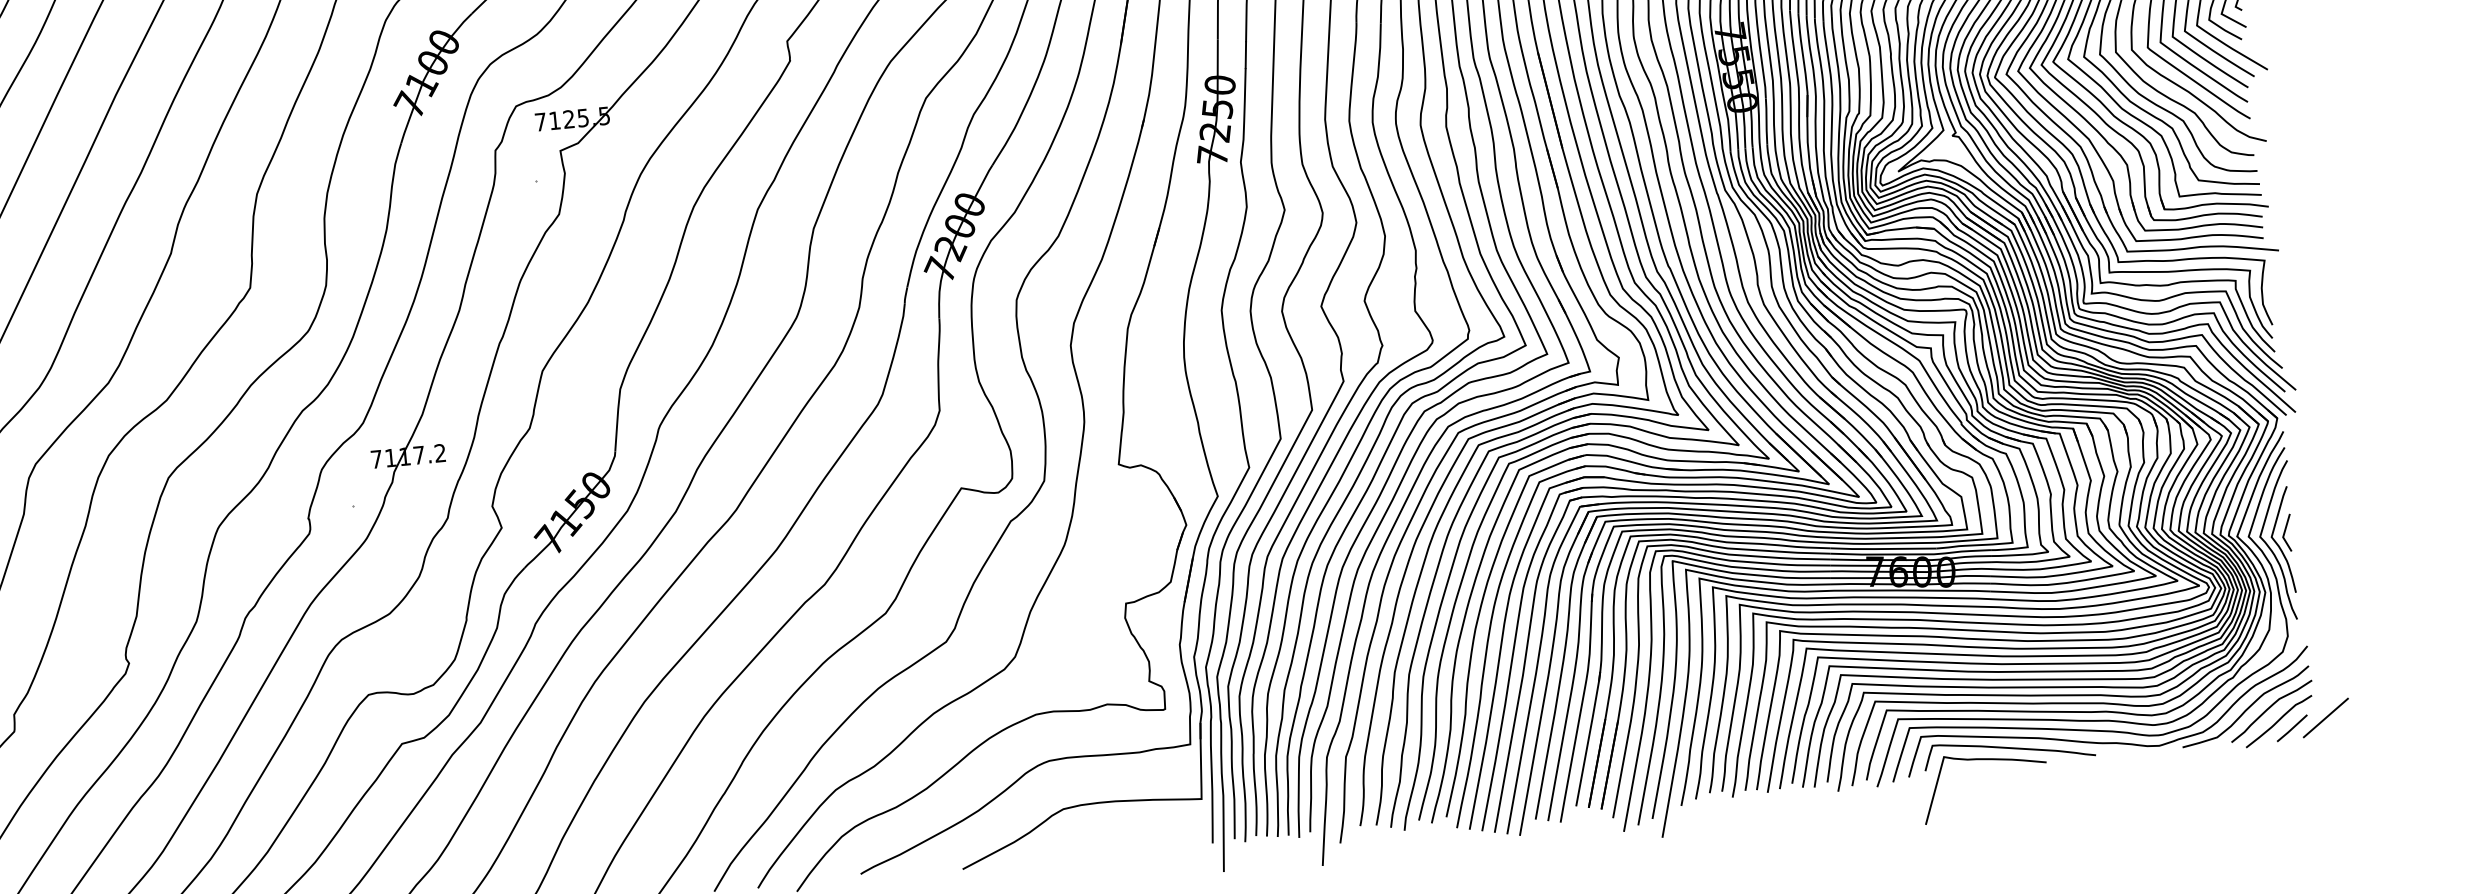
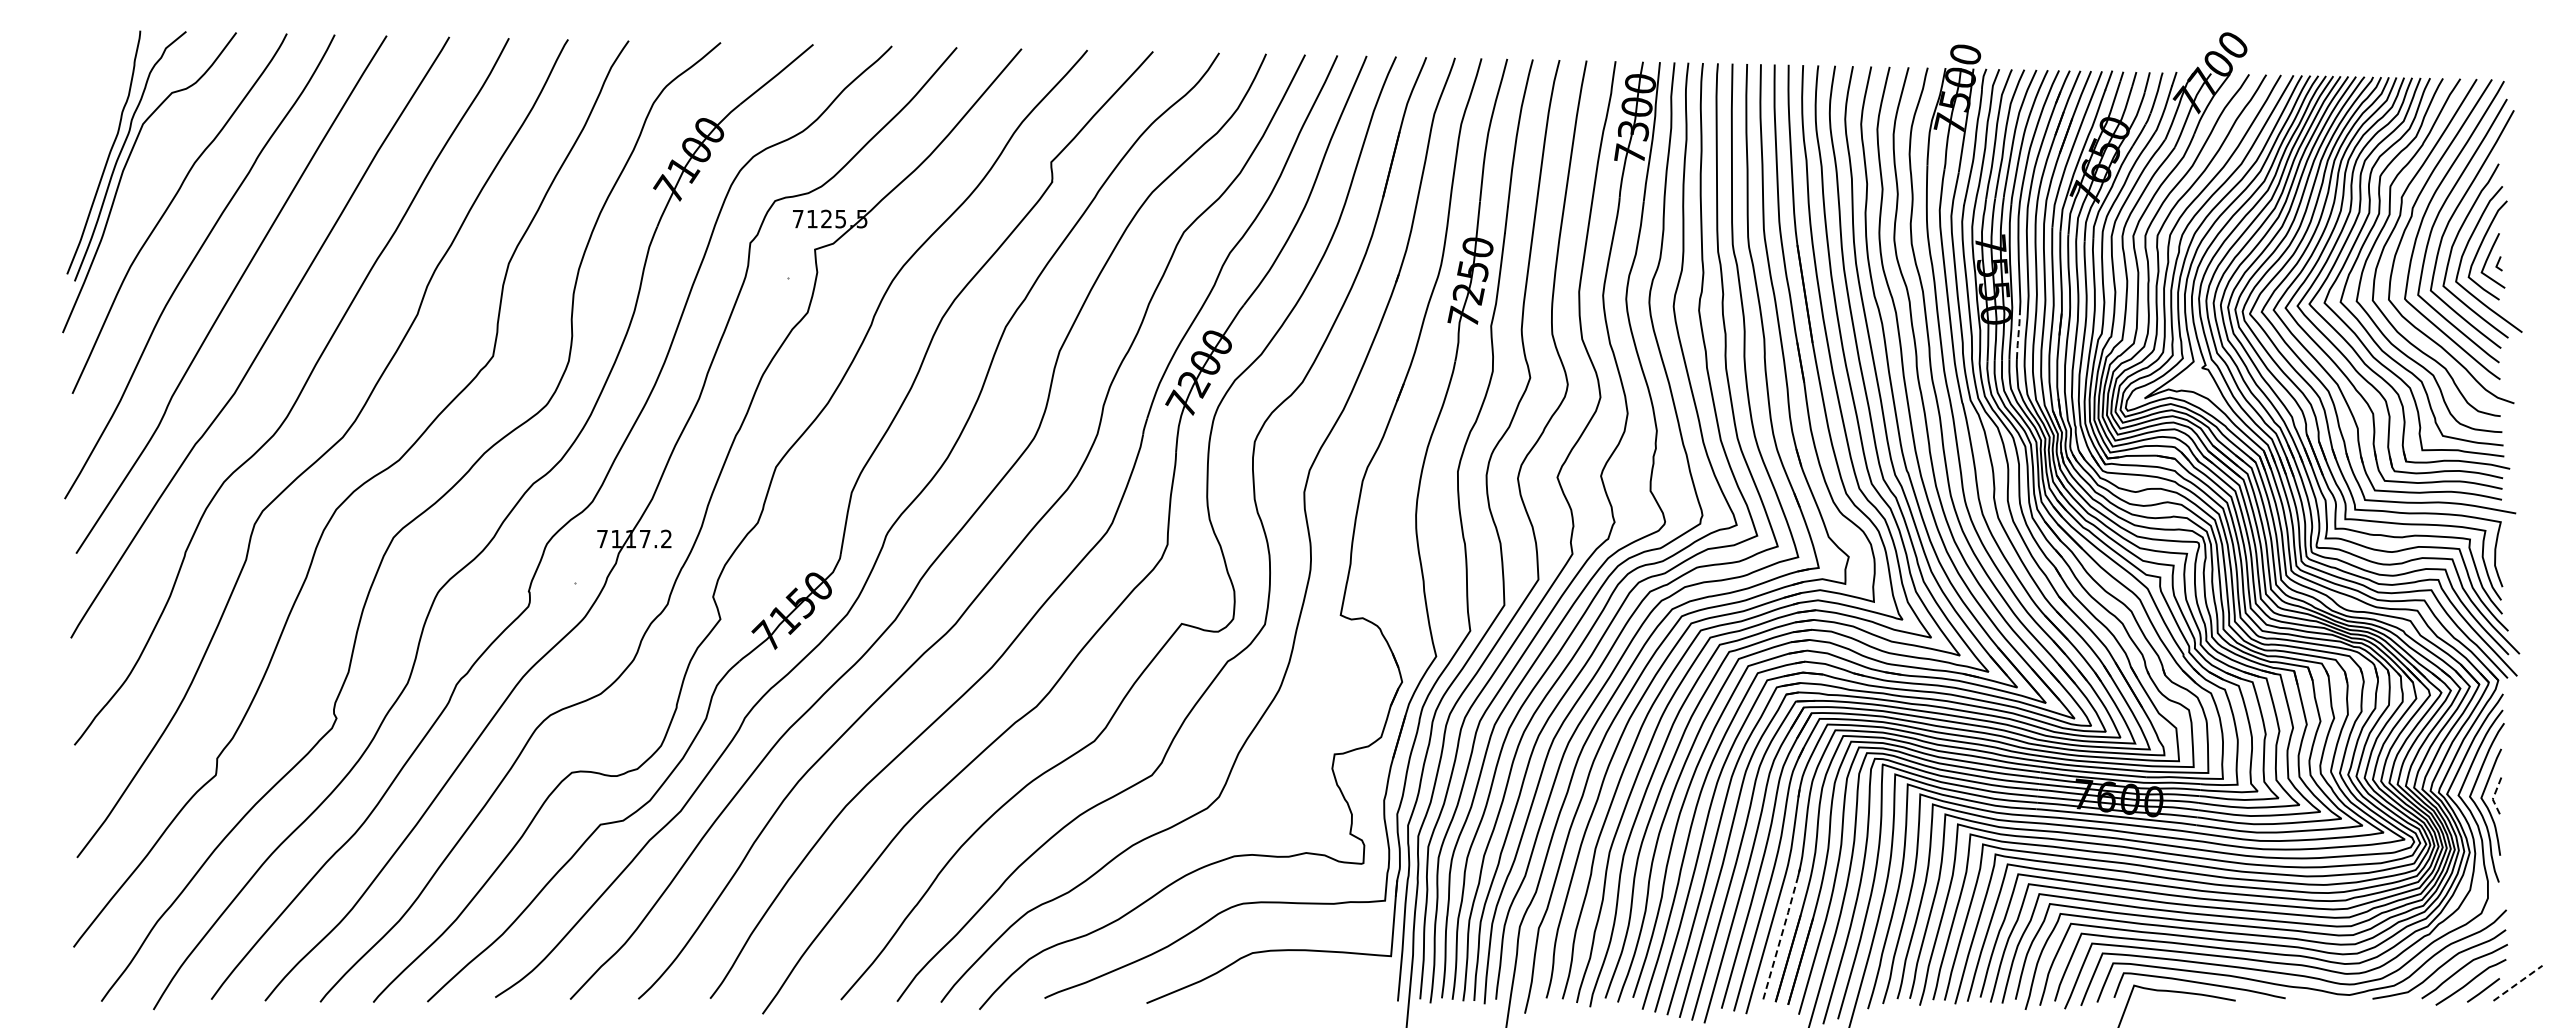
line: (1766, 121) -> (2018, 335), solid -> dashed
line: (2283, 534) -> (2493, 796), solid -> dashed
line: (2326, 718) -> (2518, 983), solid -> dashed
line: (1588, 737) -> (1782, 932), solid -> dashed

